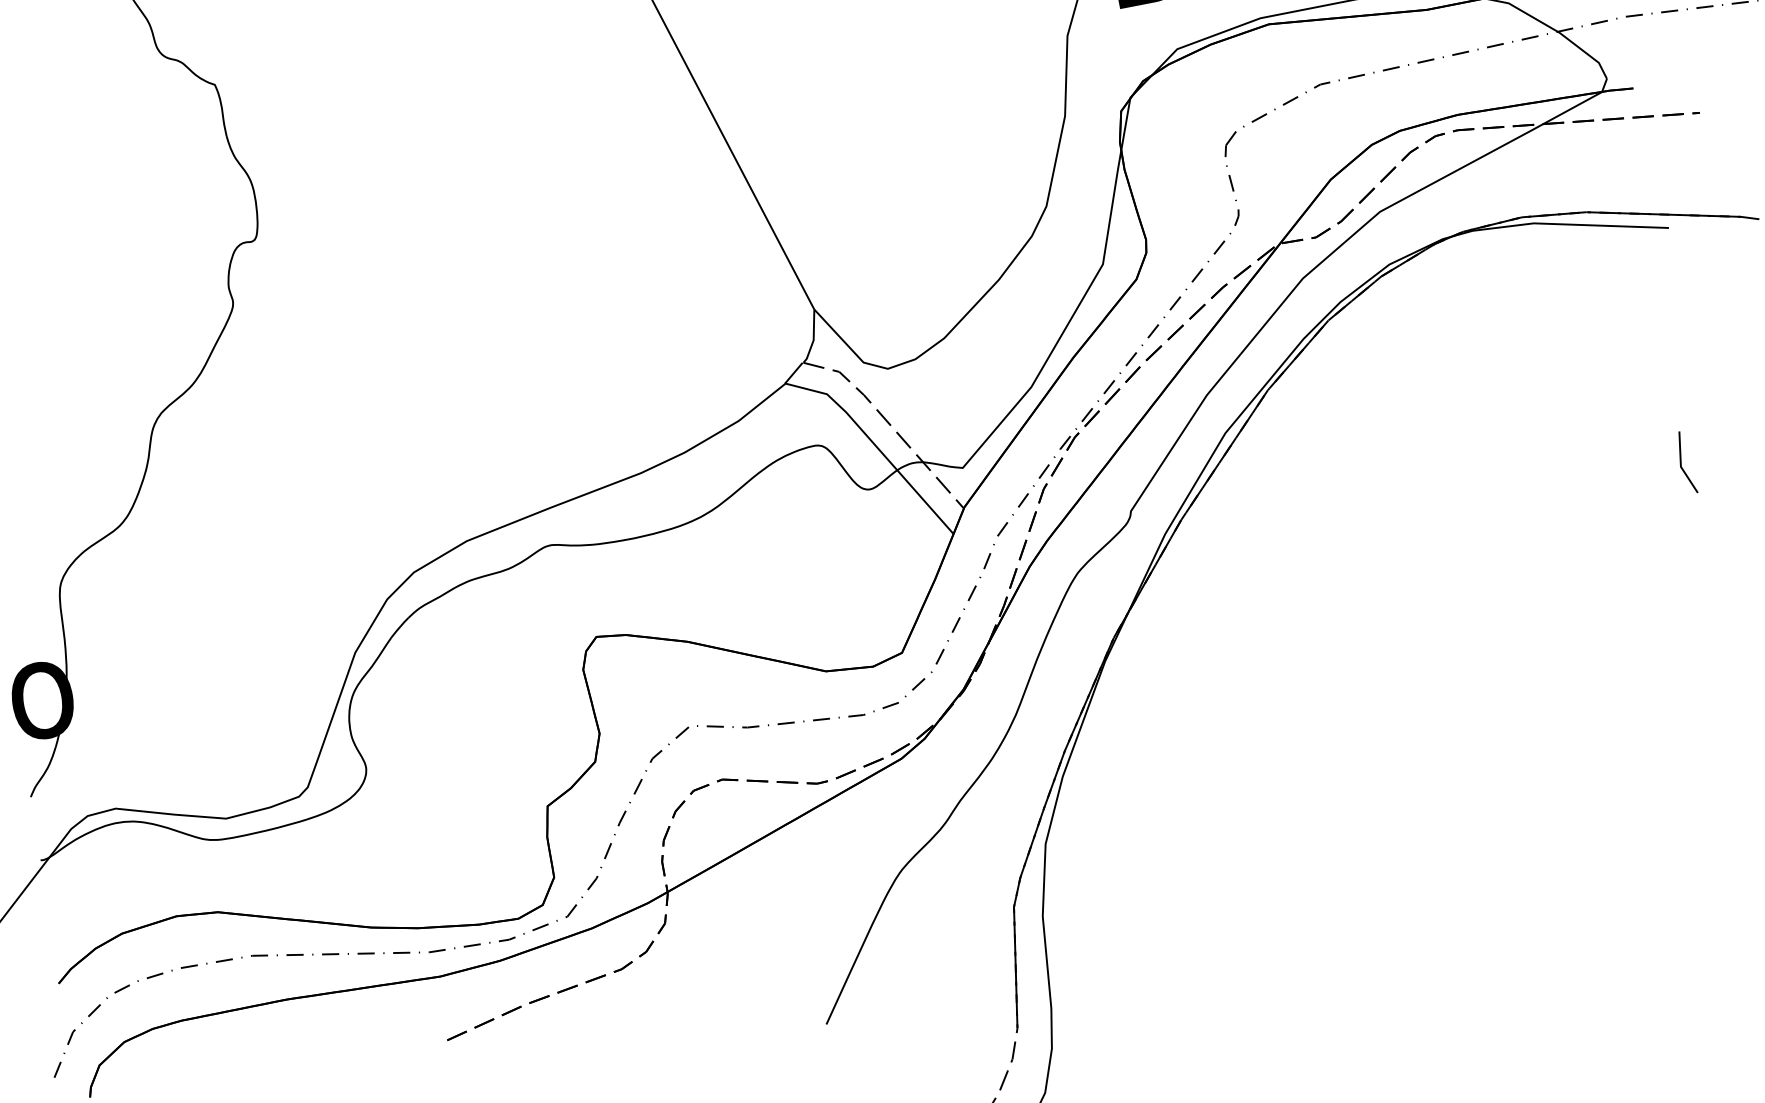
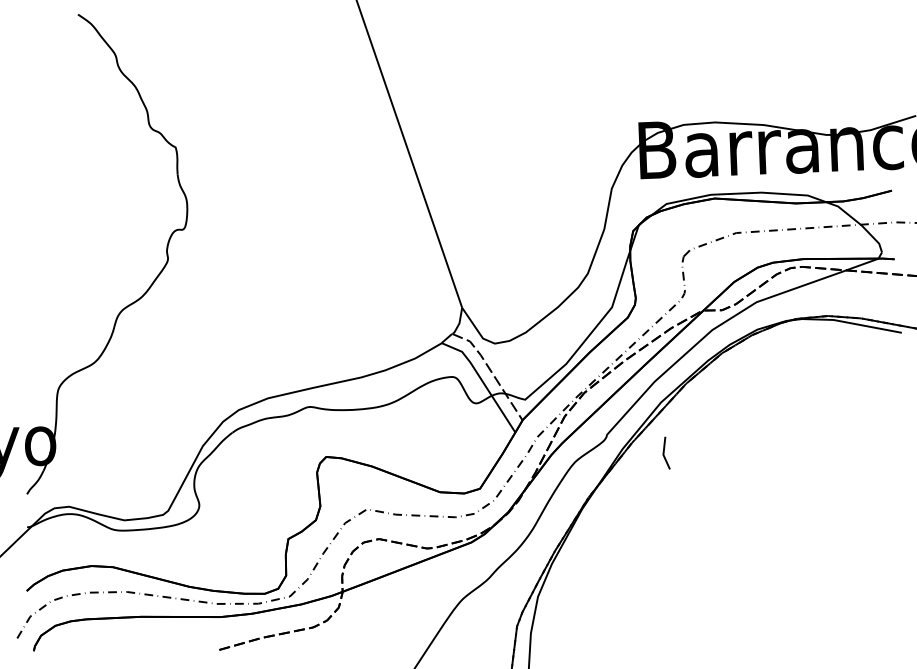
line: (1682, 461) -> (664, 452), moved

